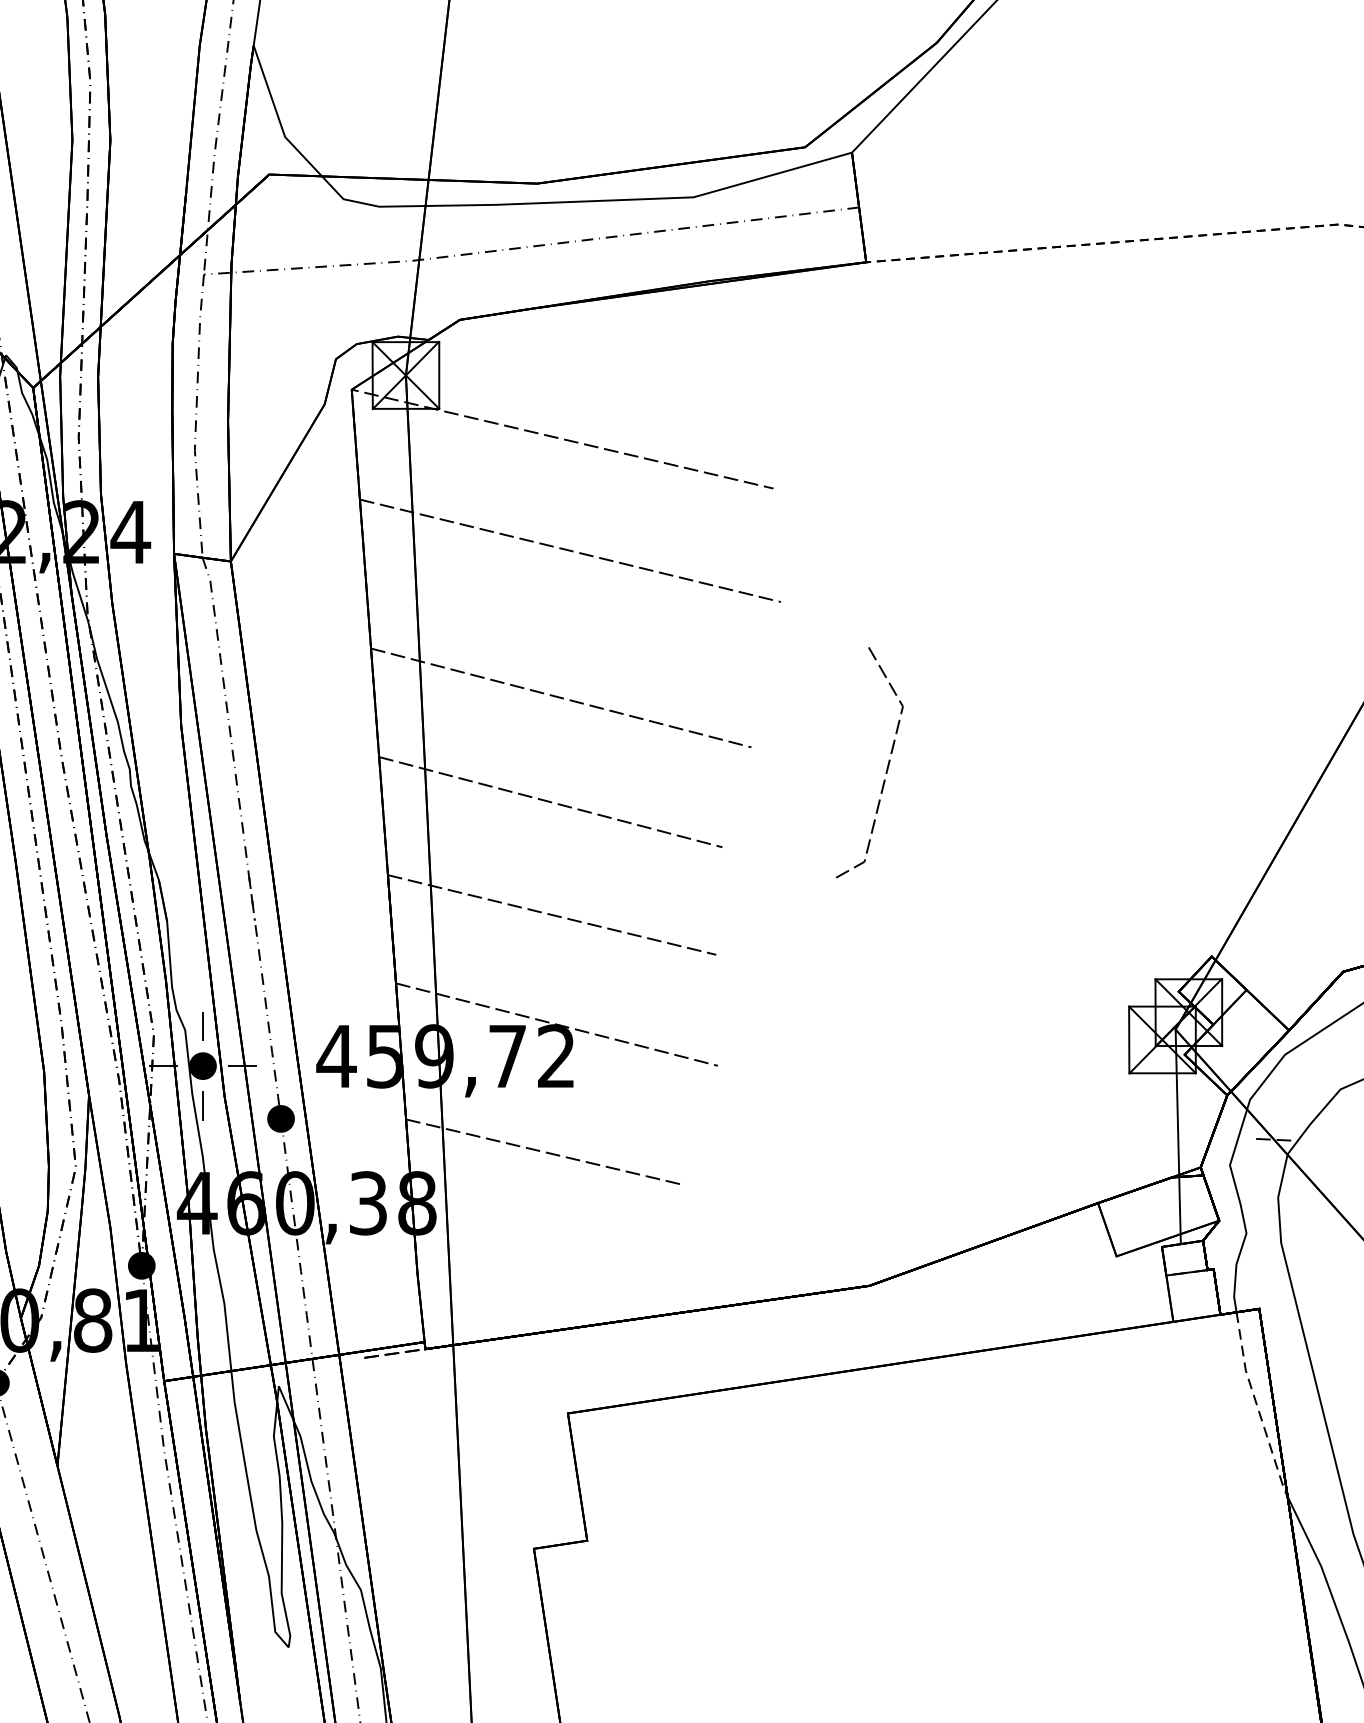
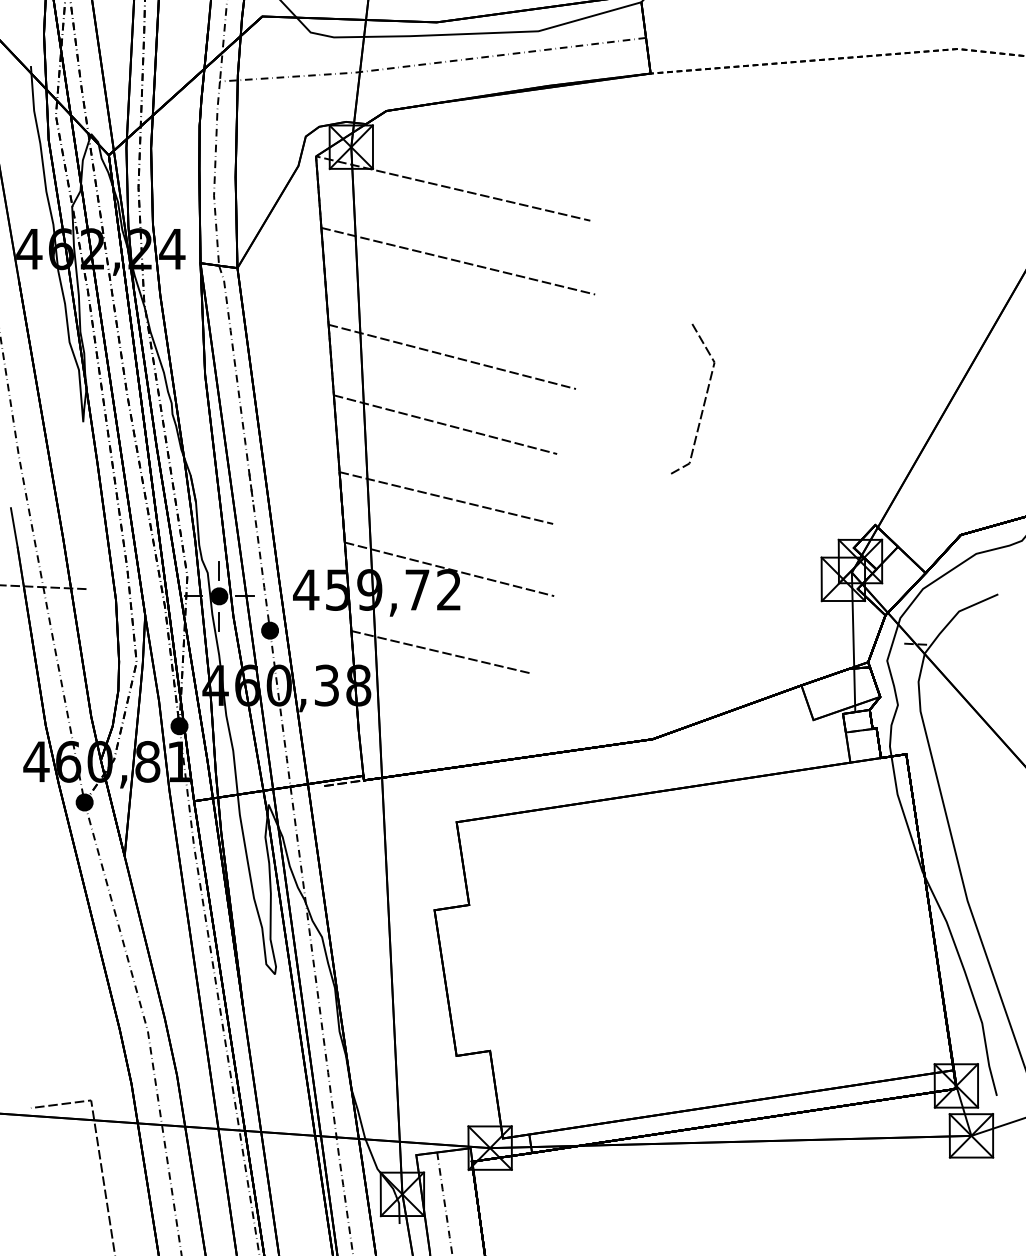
line: (885, 768) -> (703, 402), moved
line: (1258, 1407) -> (905, 818), dashed -> solid

